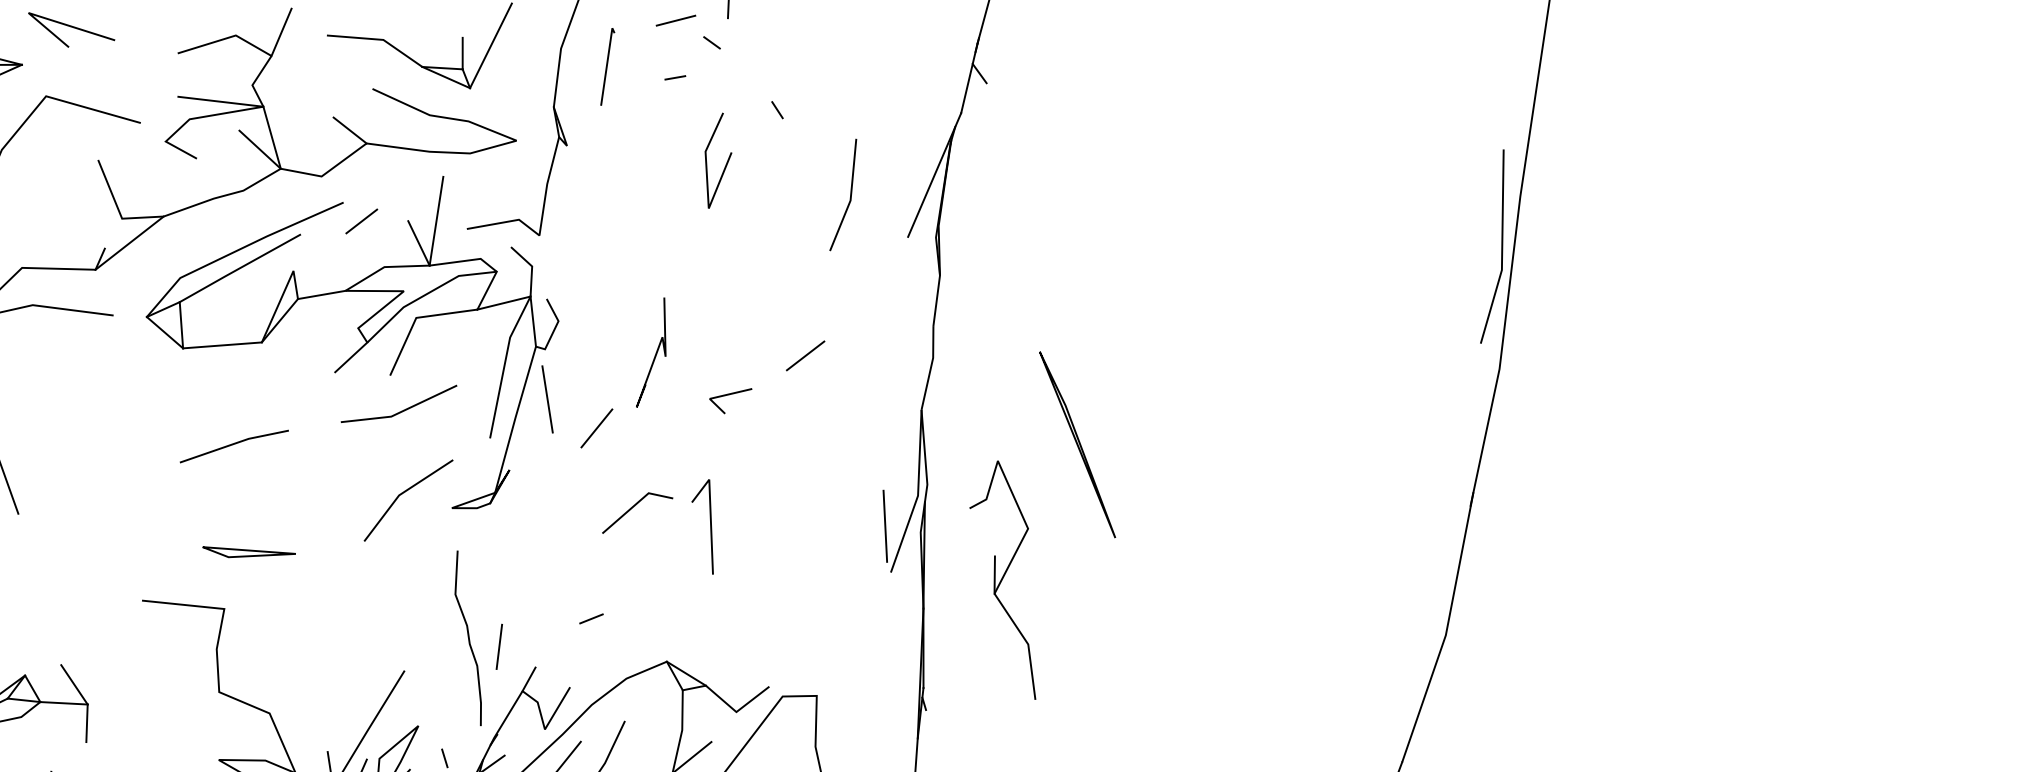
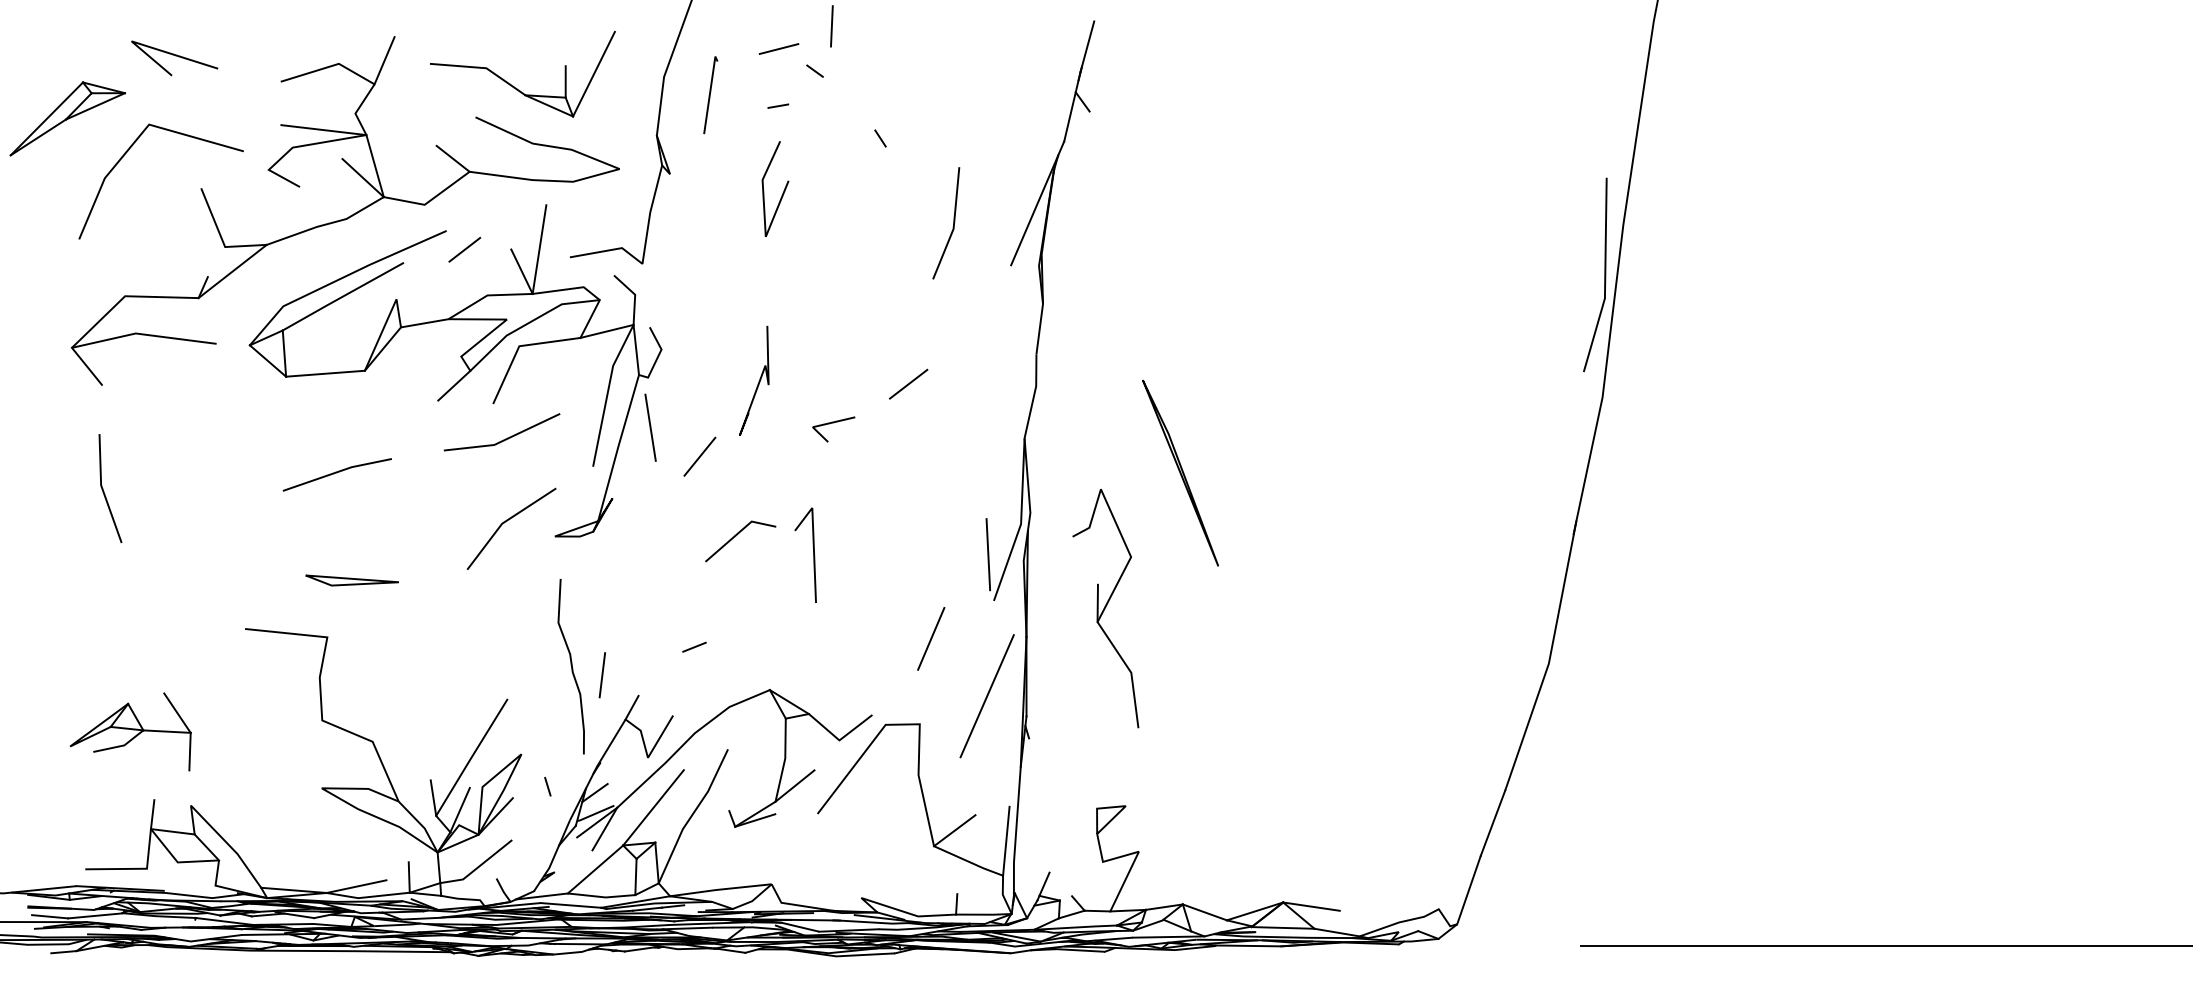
line: (725, 164) -> (782, 192), moved
line: (828, 610) -> (931, 638), added
line: (883, 668) -> (986, 696), added

